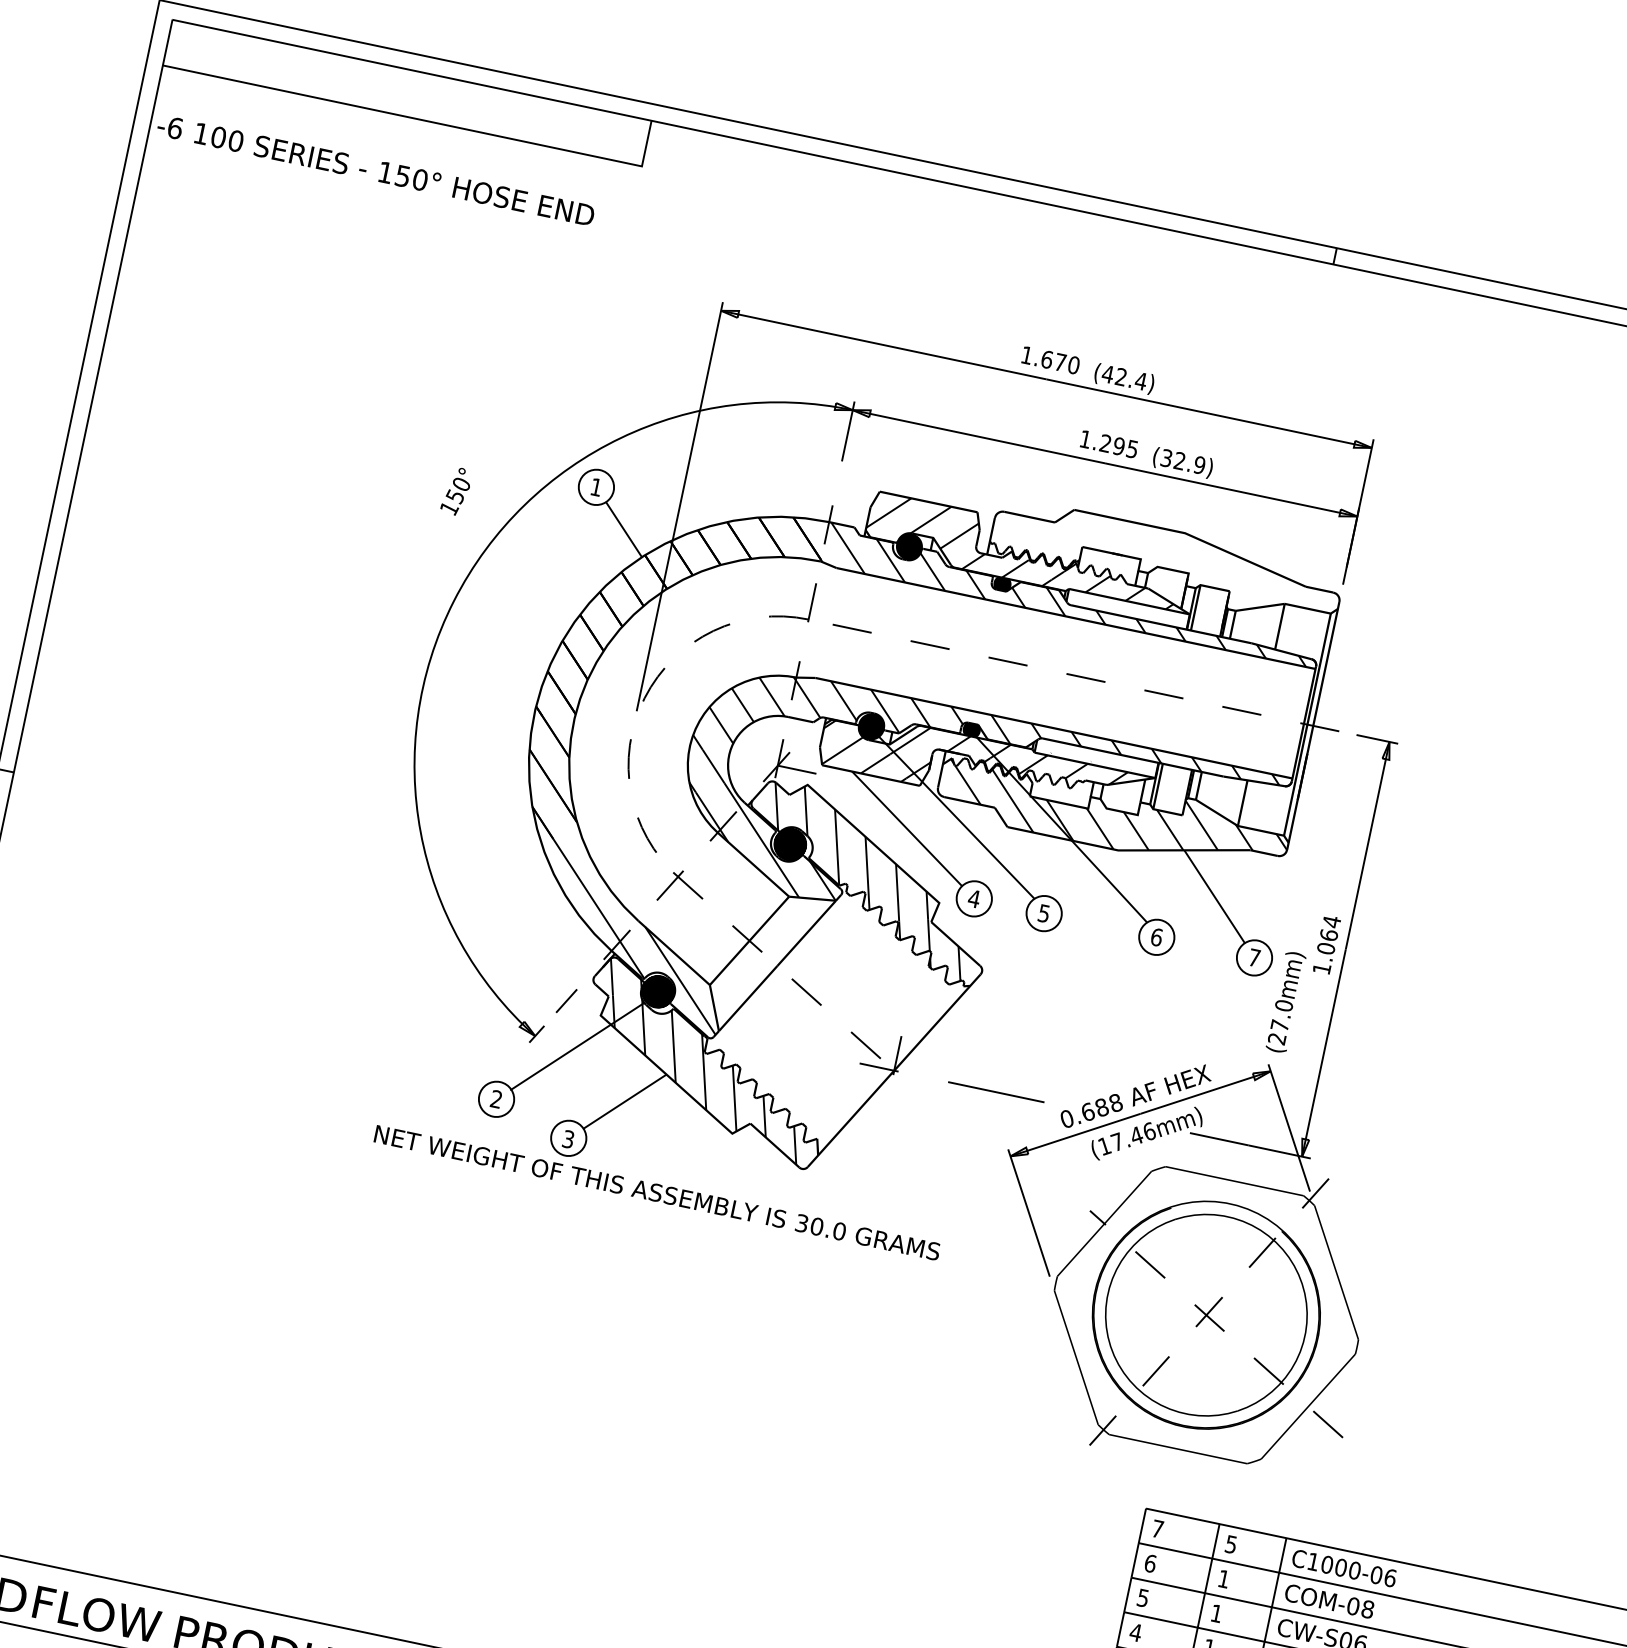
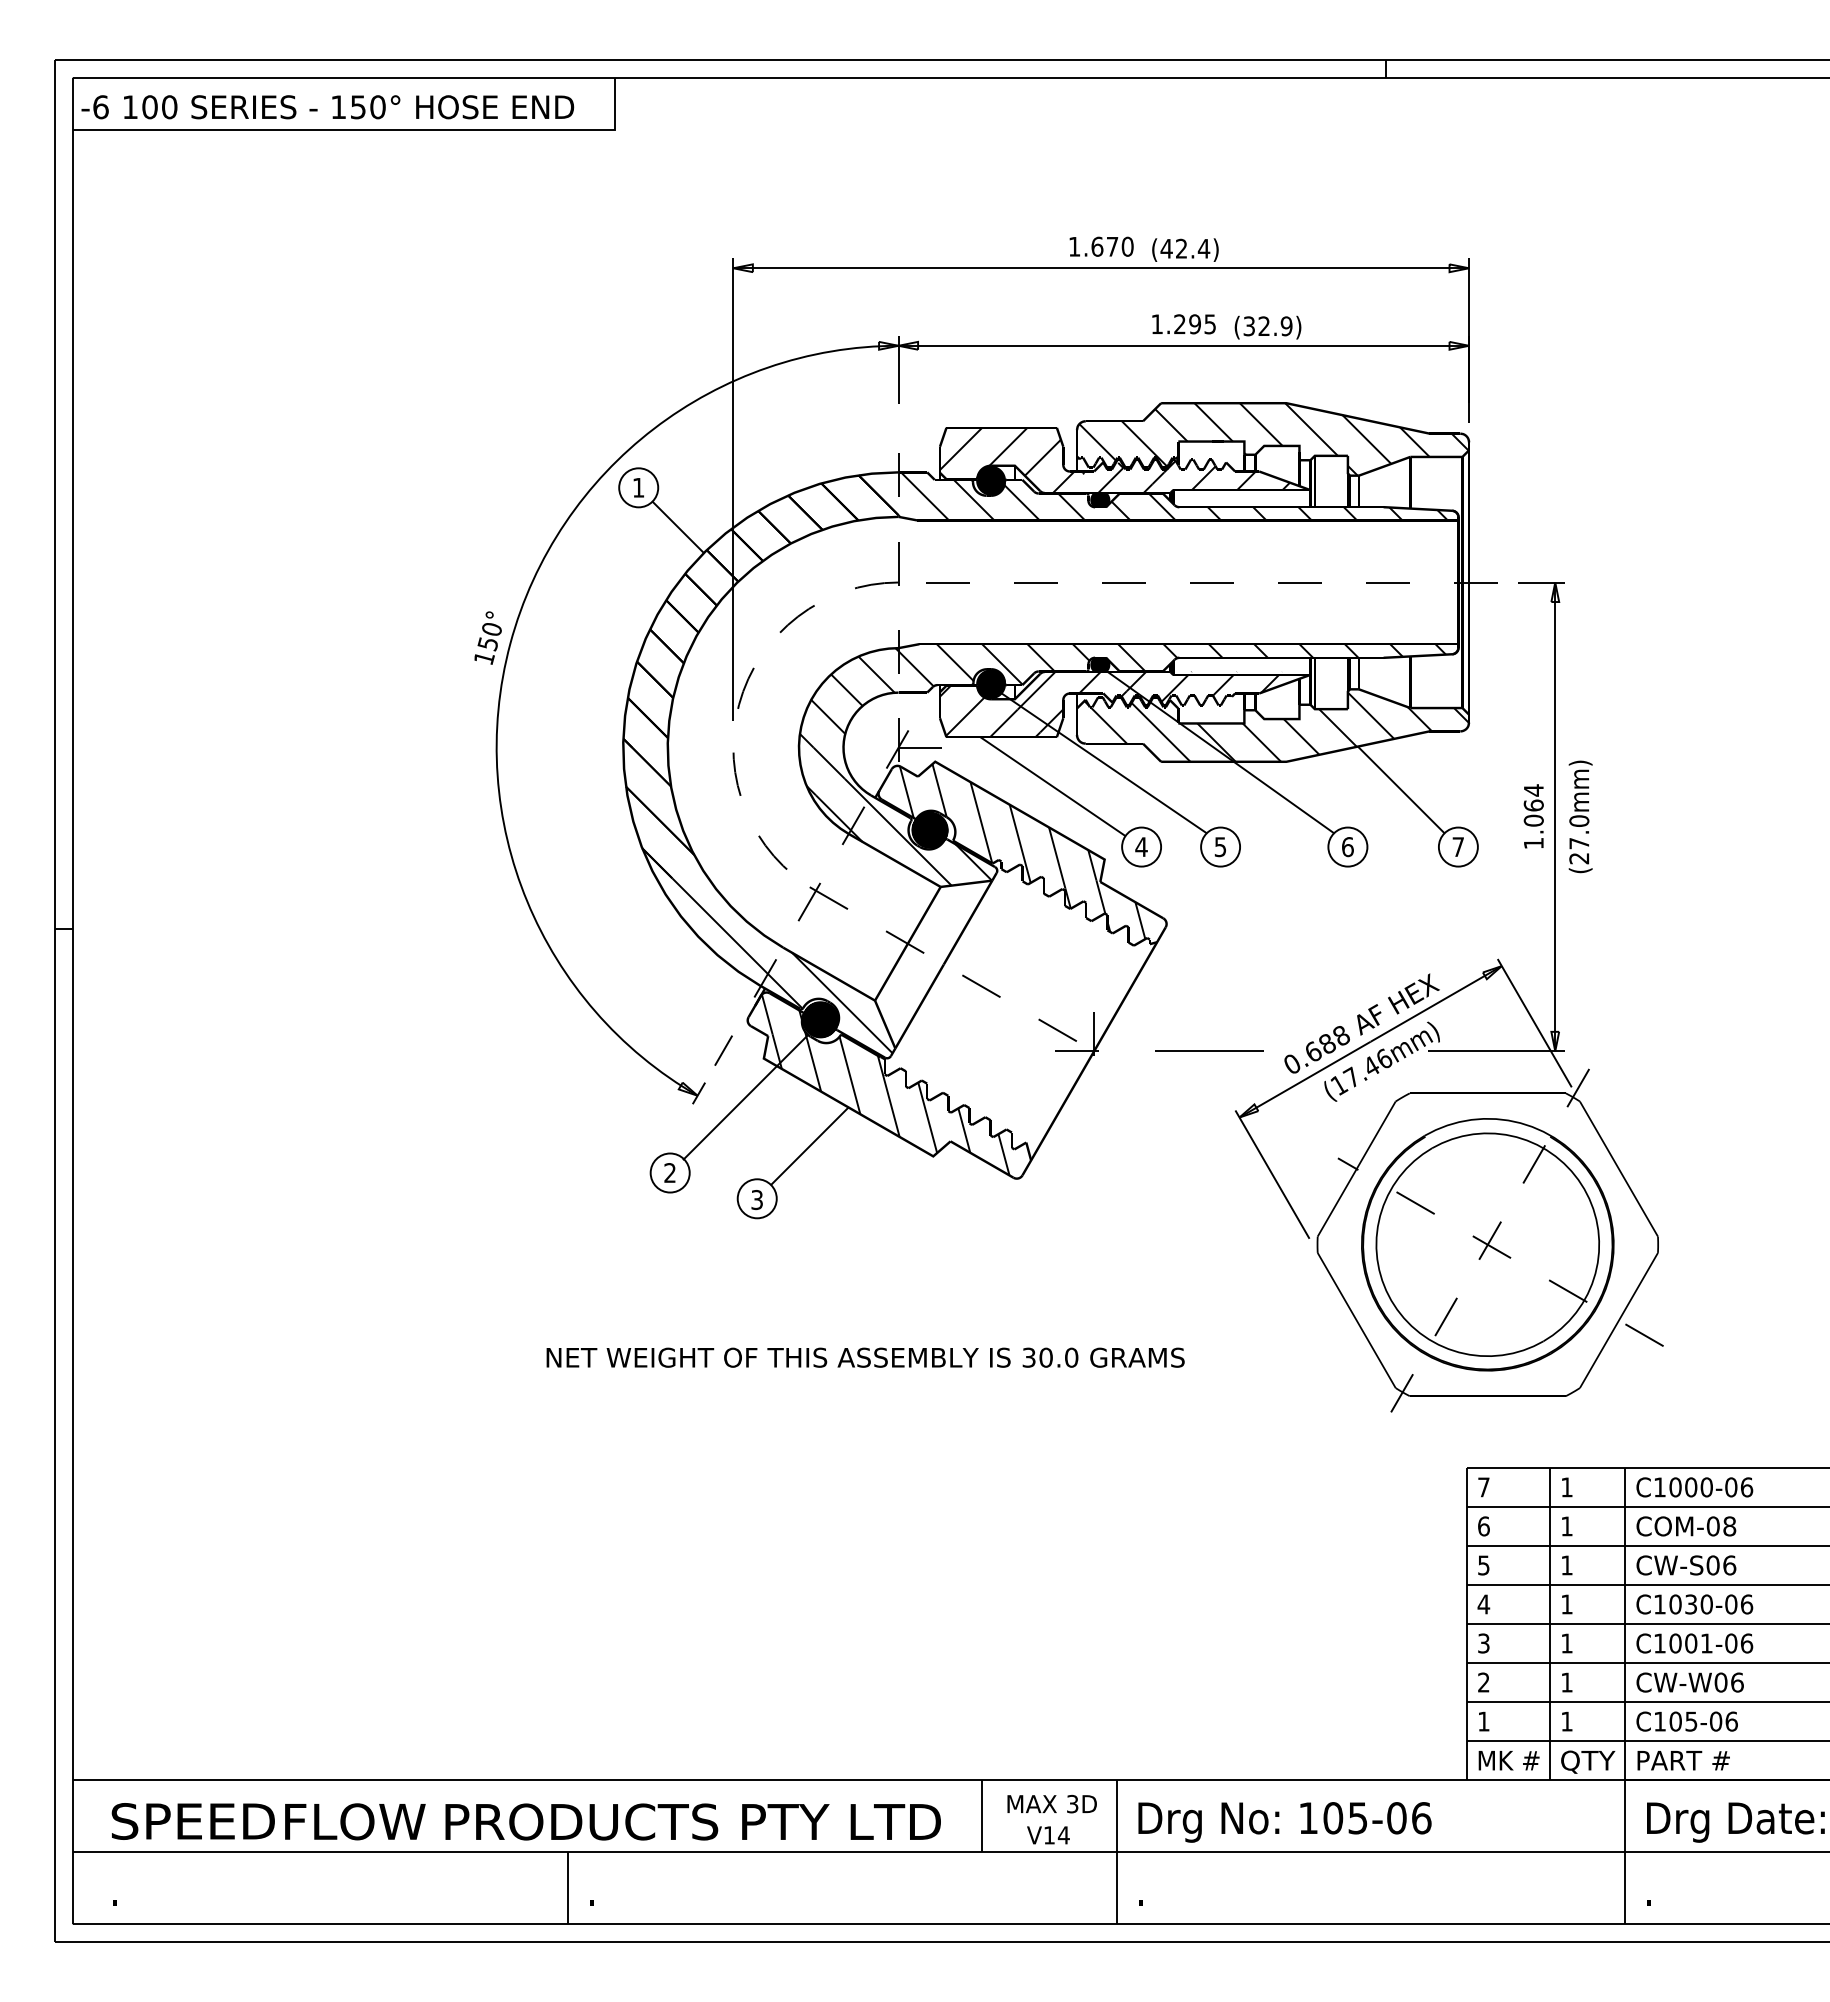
text: (375, 170) -> (327, 107), moved
text: (456, 490) -> (487, 637), moved
hatch: (1166, 562) -> (1273, 439), added
text: (1286, 1001) -> (1580, 816), moved
text: (657, 1192) -> (865, 1357), moved
text: (1230, 1544) -> (1566, 1487), 5 -> 1

